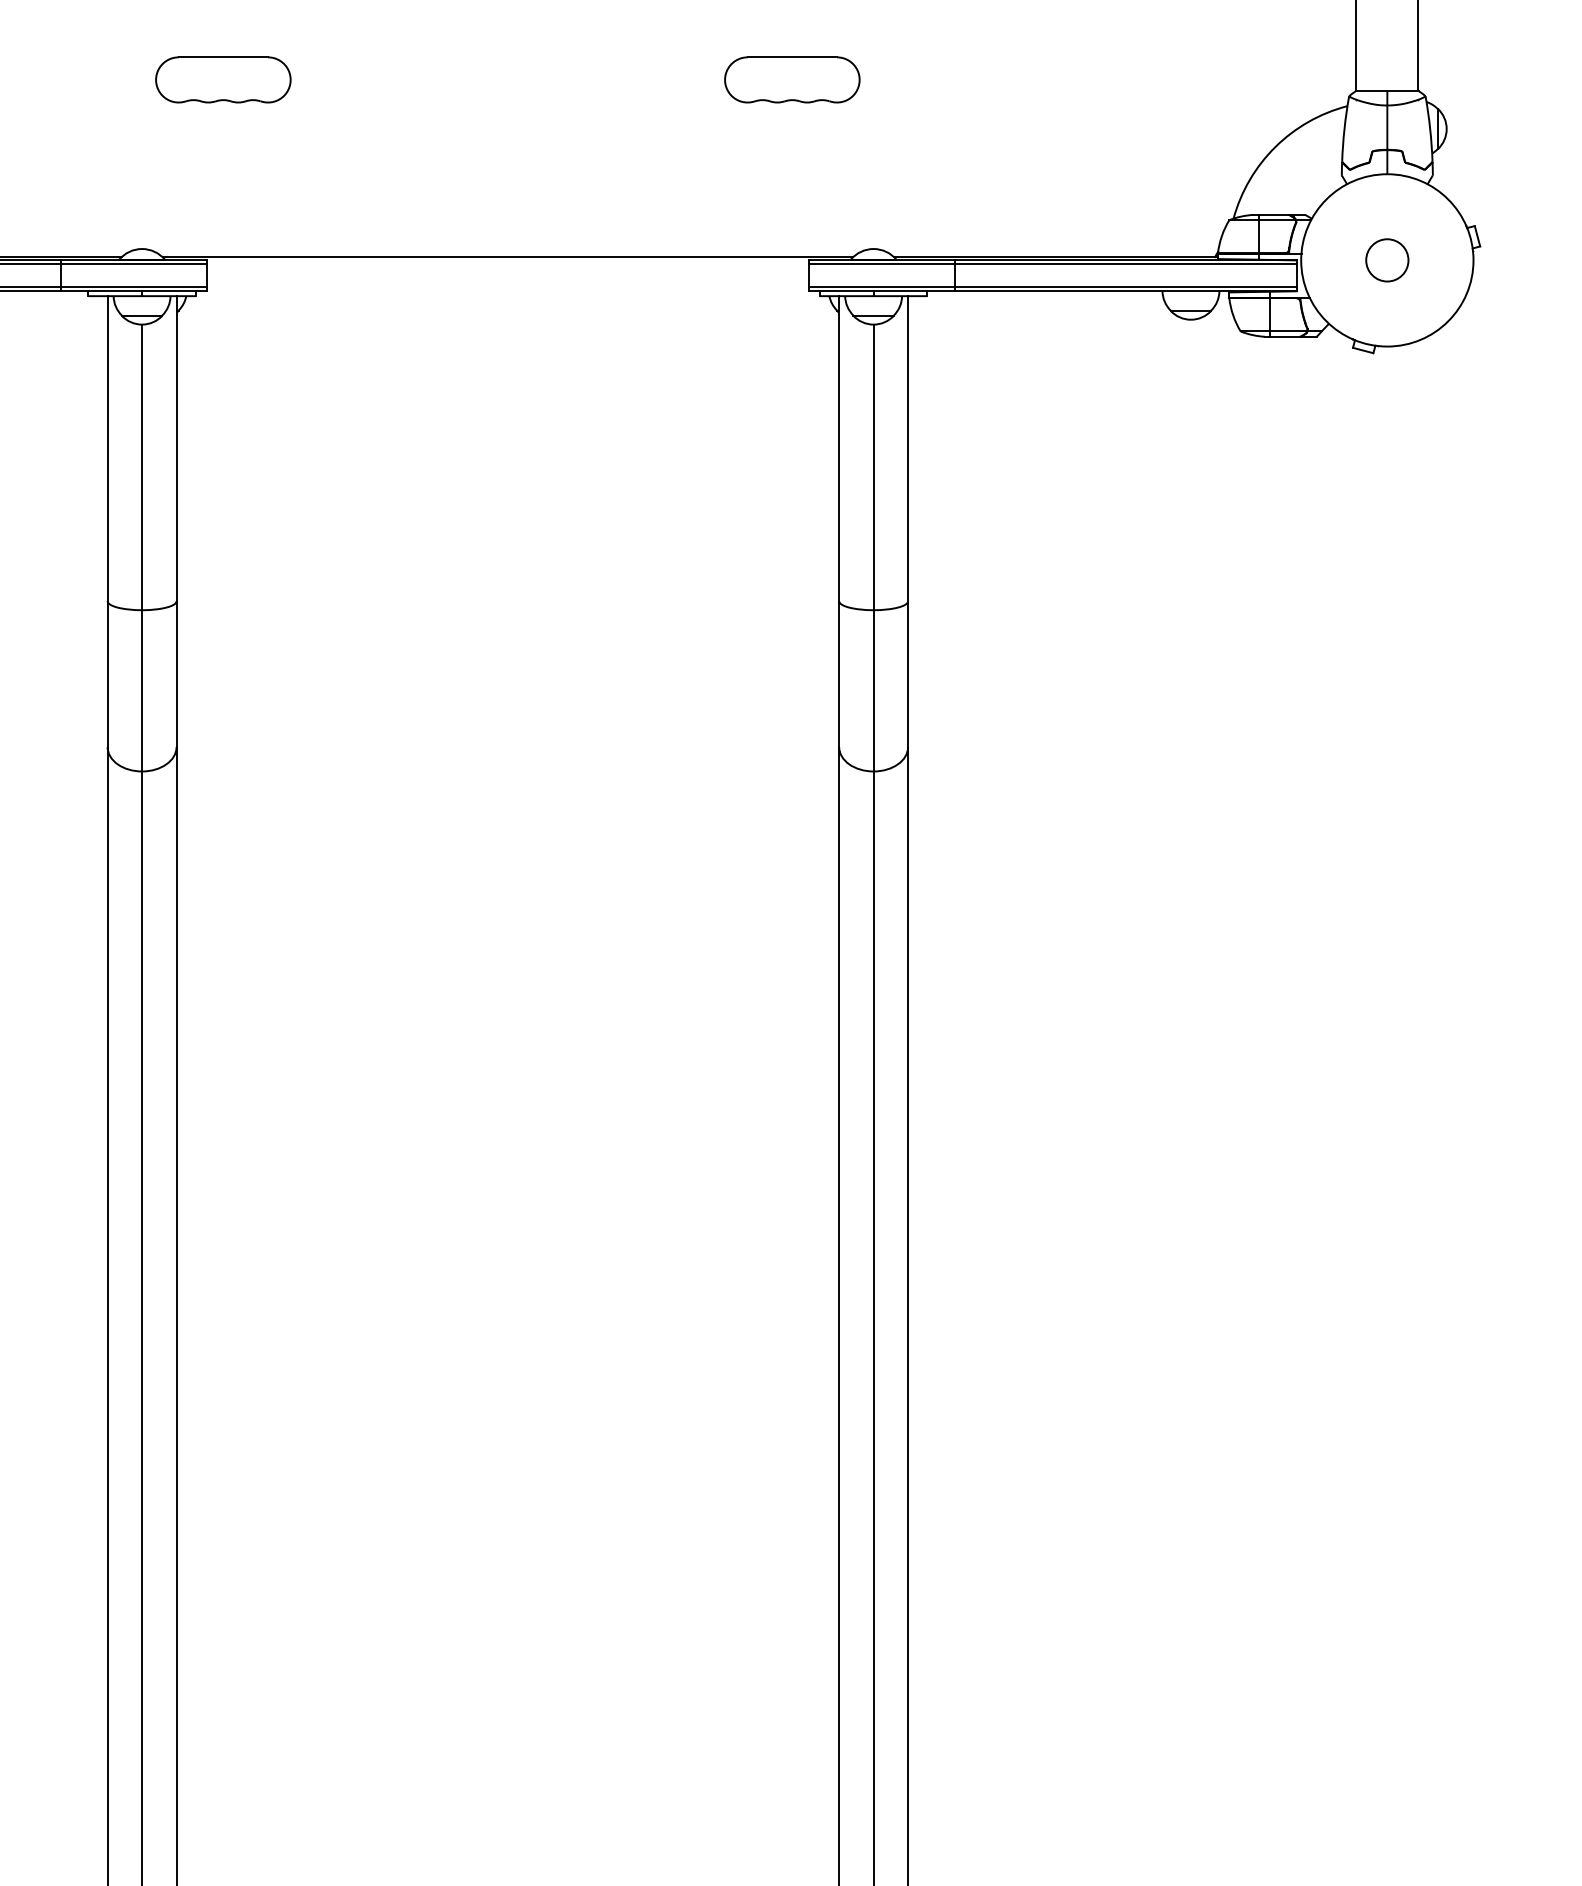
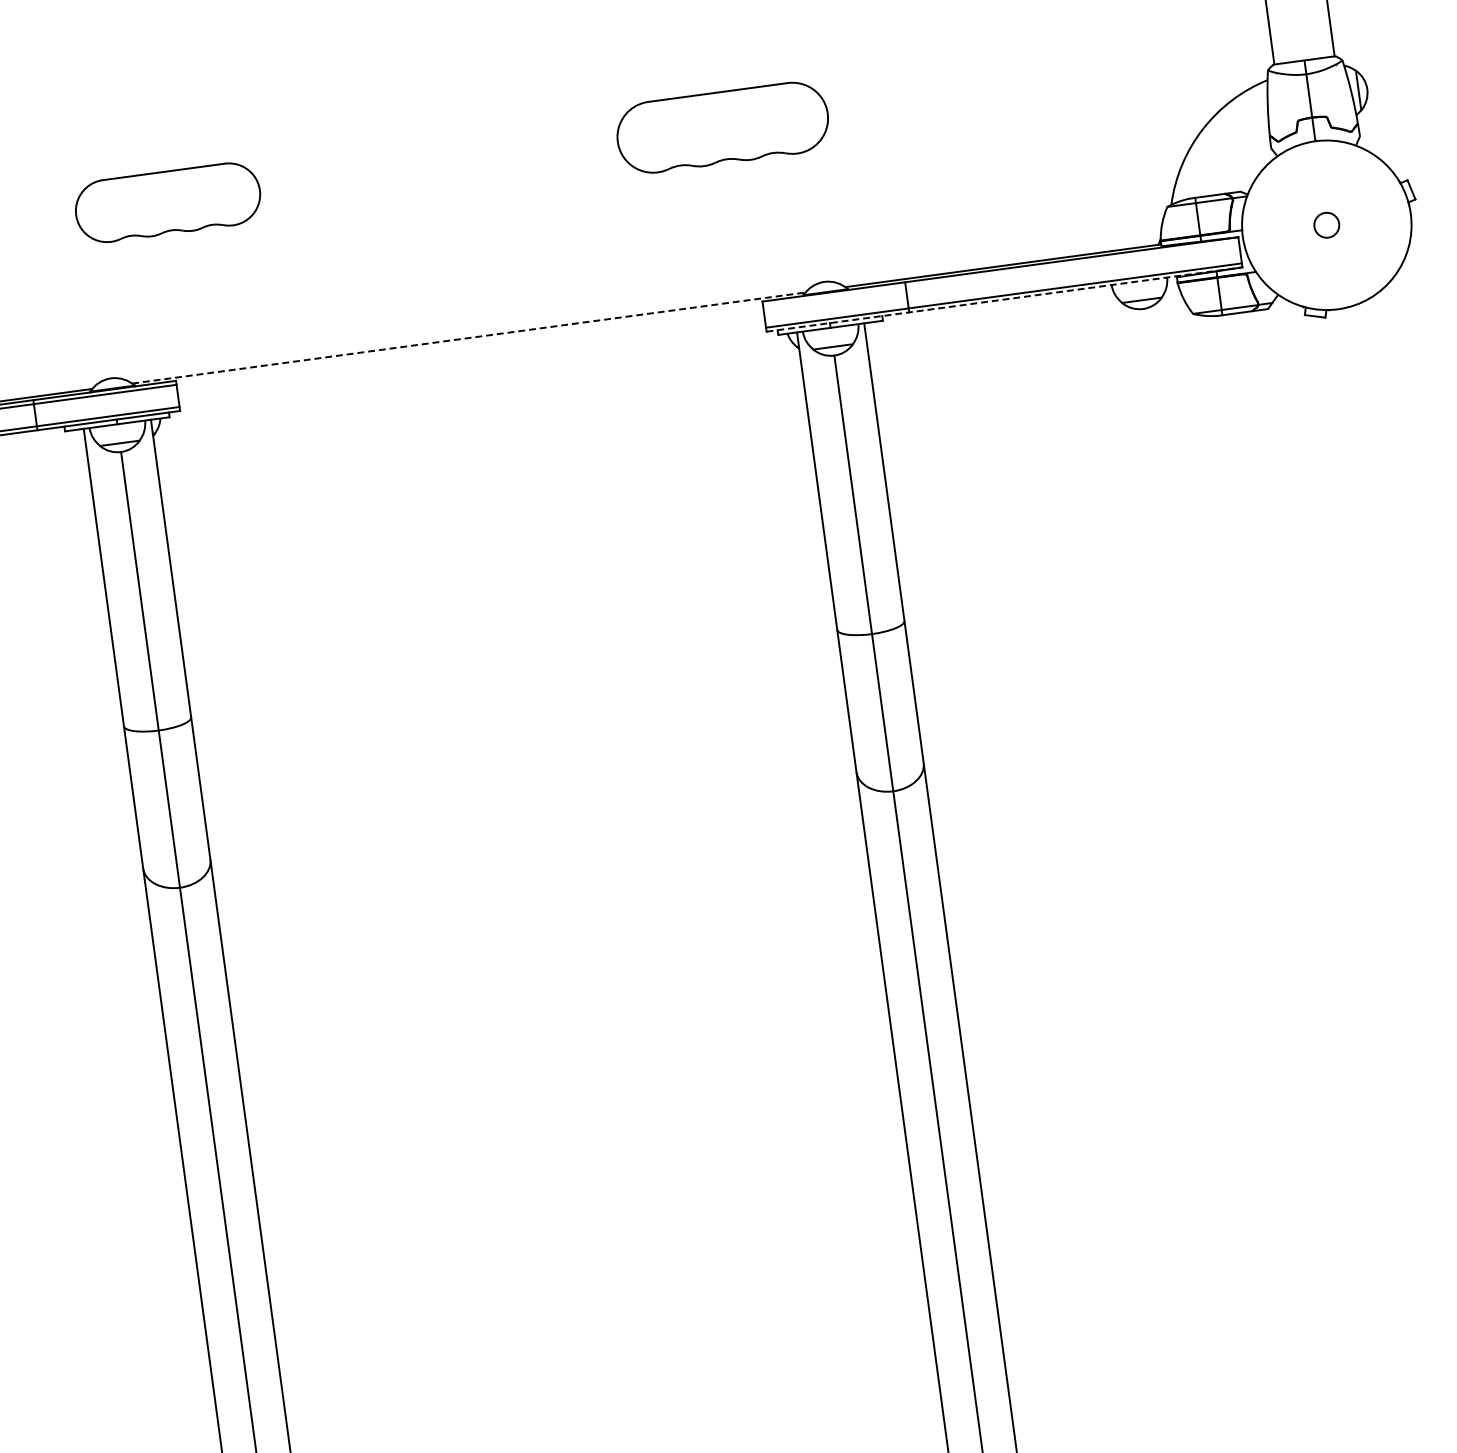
part: (223, 79) -> (168, 202), size x1.4
part: (792, 79) -> (722, 127), size x1.6
line: (508, 257) -> (469, 338), solid -> dashed
circle: (1387, 260) -> (1326, 225), size x0.6
line: (1052, 264) -> (1000, 273), removed
line: (1053, 291) -> (1005, 299), solid -> dashed

